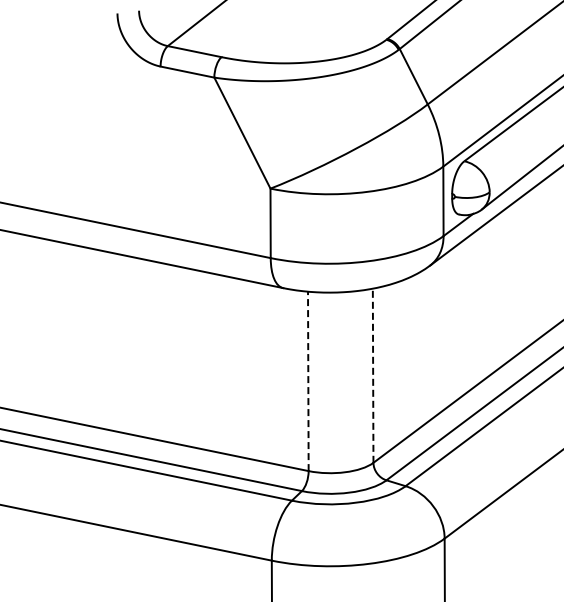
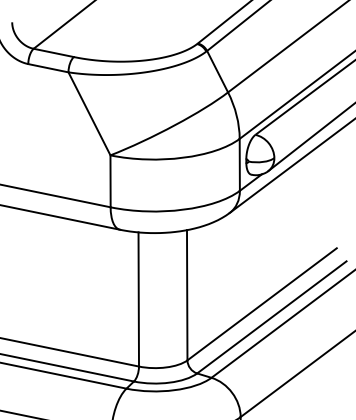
line: (373, 375) -> (187, 295), dashed -> solid
line: (308, 381) -> (138, 299), dashed -> solid

